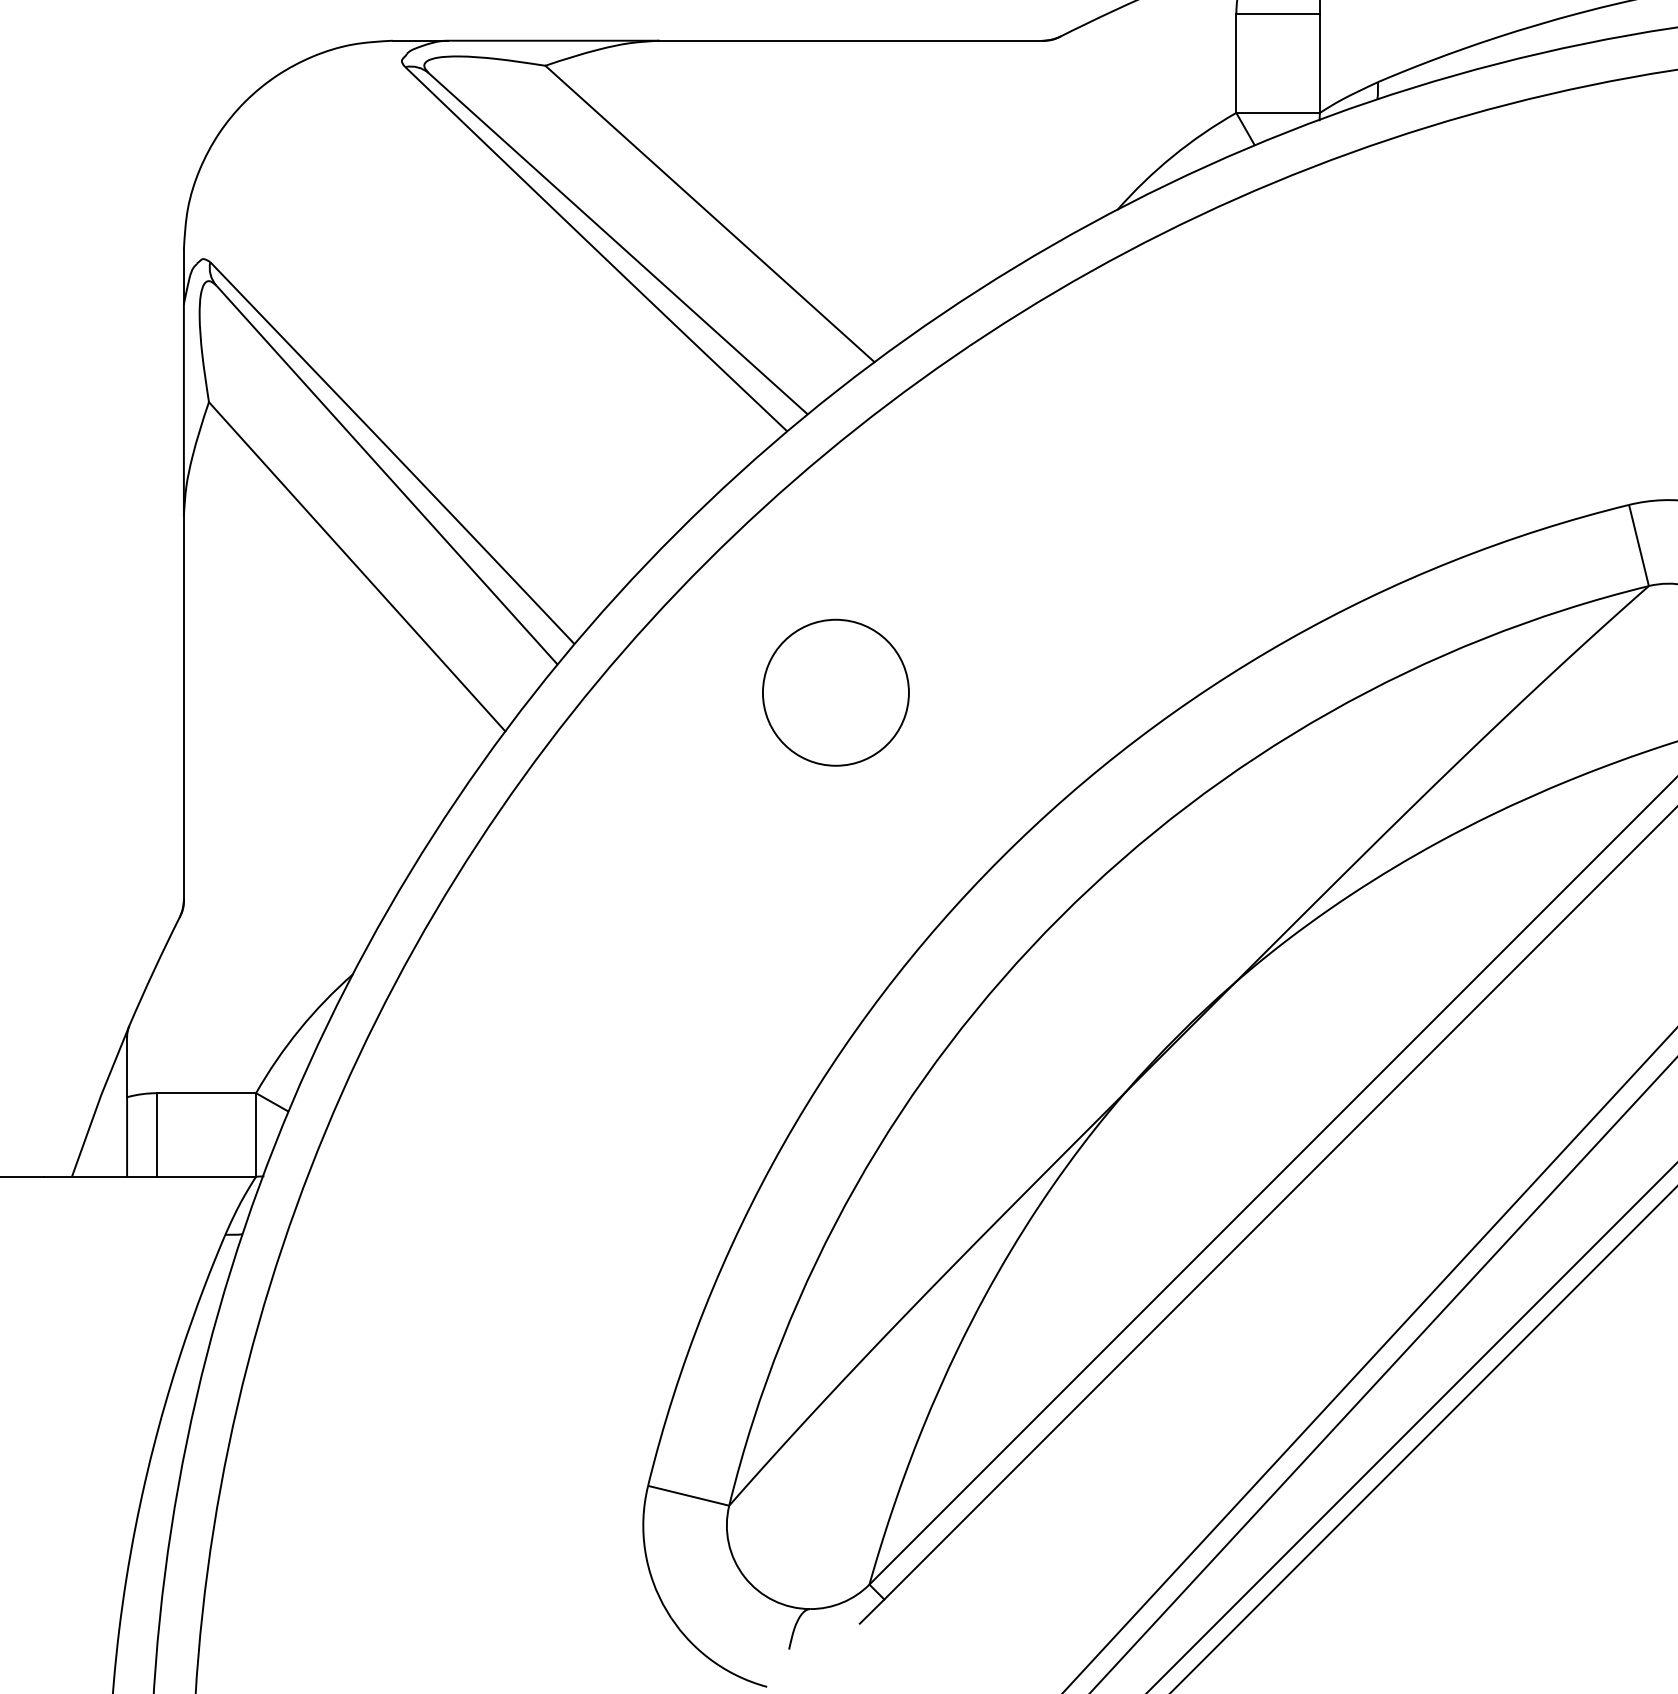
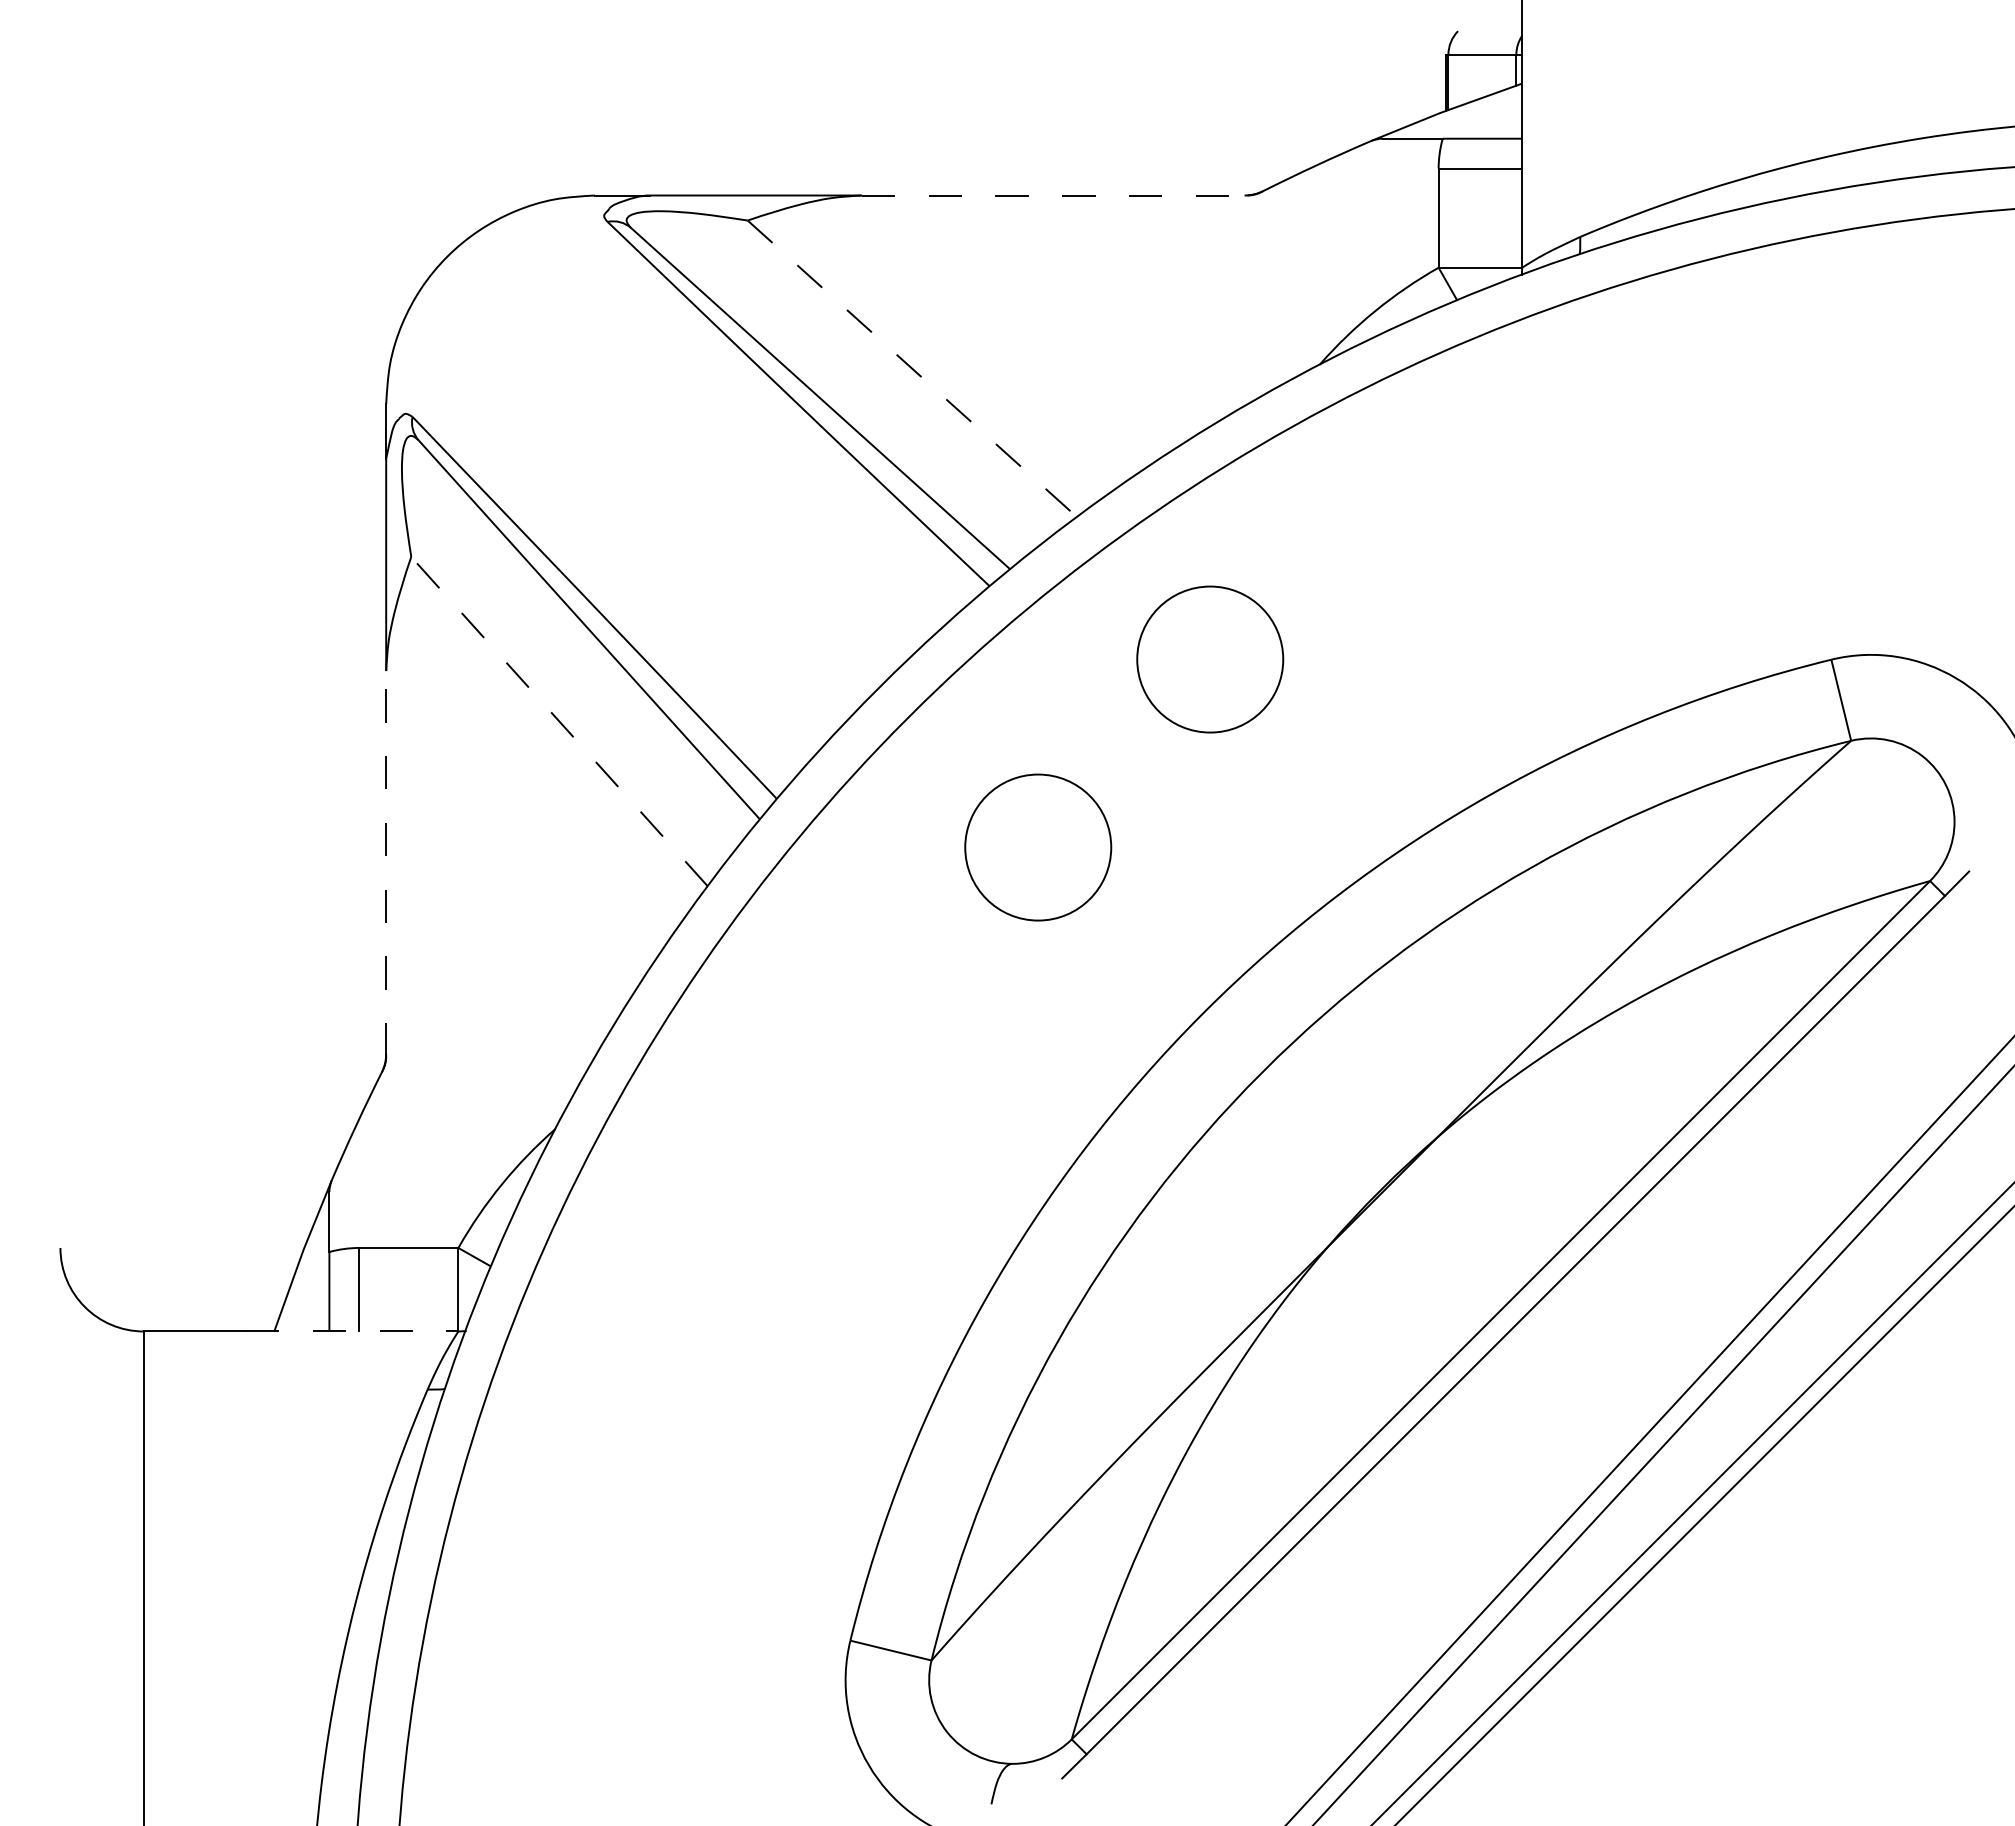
line: (852, 40) -> (1054, 195), solid -> dashed
line: (710, 214) -> (912, 369), solid -> dashed
circle: (1008, 504) -> (1210, 659), added
line: (357, 566) -> (559, 721), solid -> dashed
line: (184, 708) -> (386, 863), solid -> dashed
line: (150, 1176) -> (352, 1331), solid -> dashed

